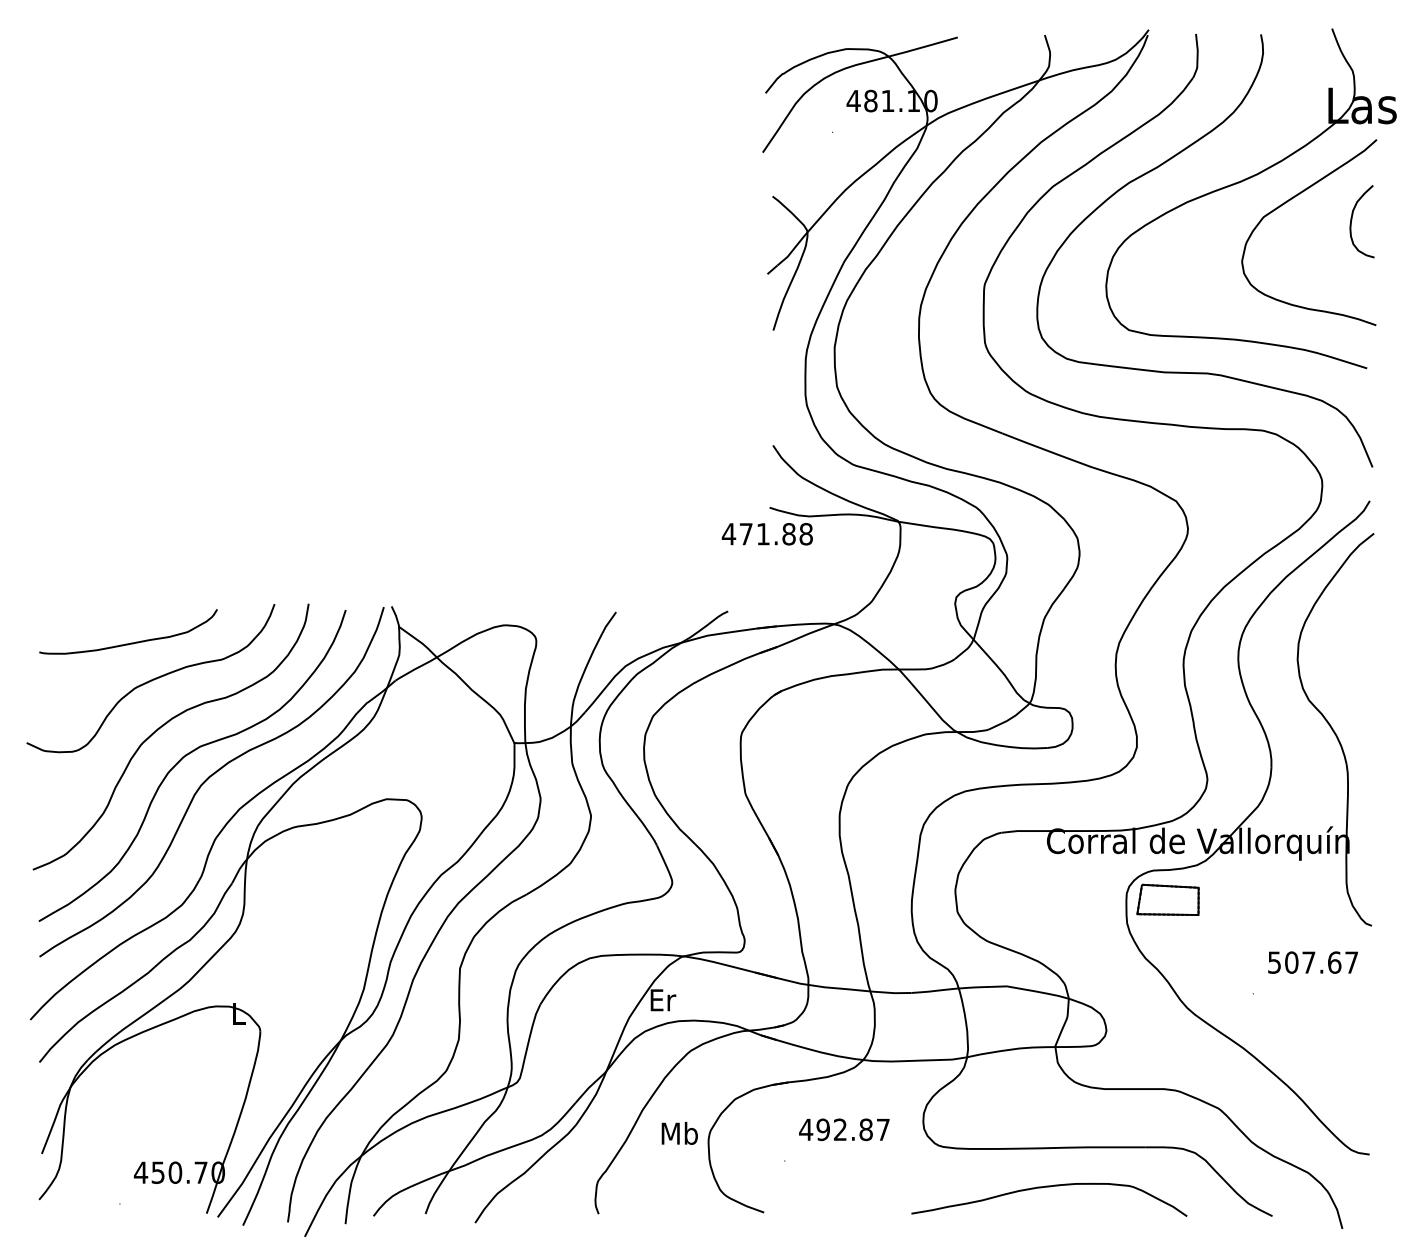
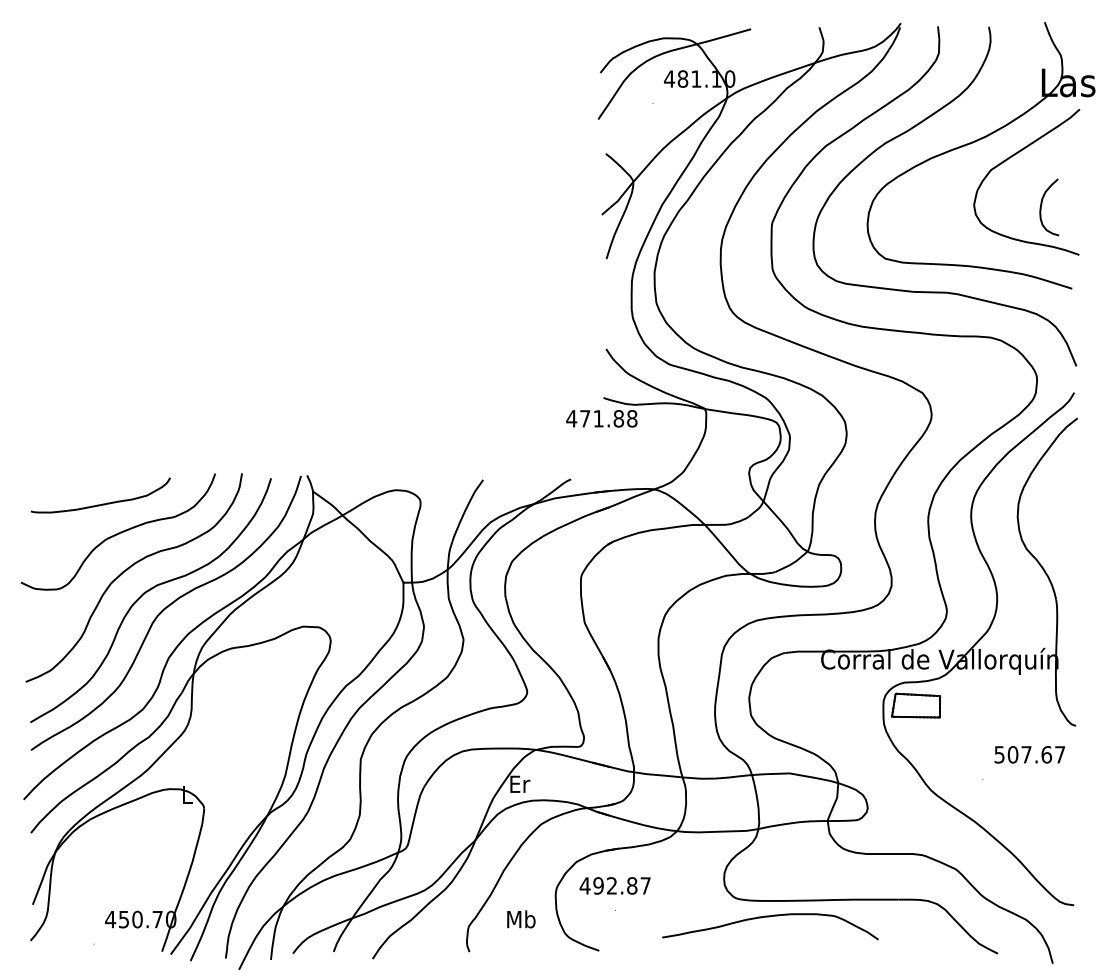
curve: (1352, 220) -> (1041, 206), moved
text: (844, 1129) -> (615, 885), moved
text: (679, 1132) -> (521, 918), moved
curve: (1049, 1187) -> (770, 917), moved

